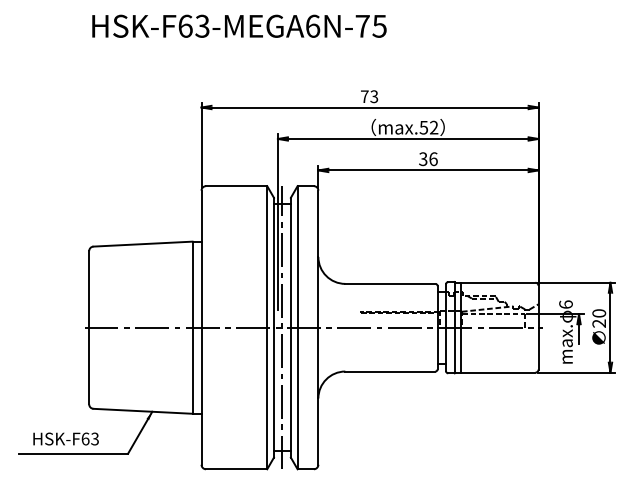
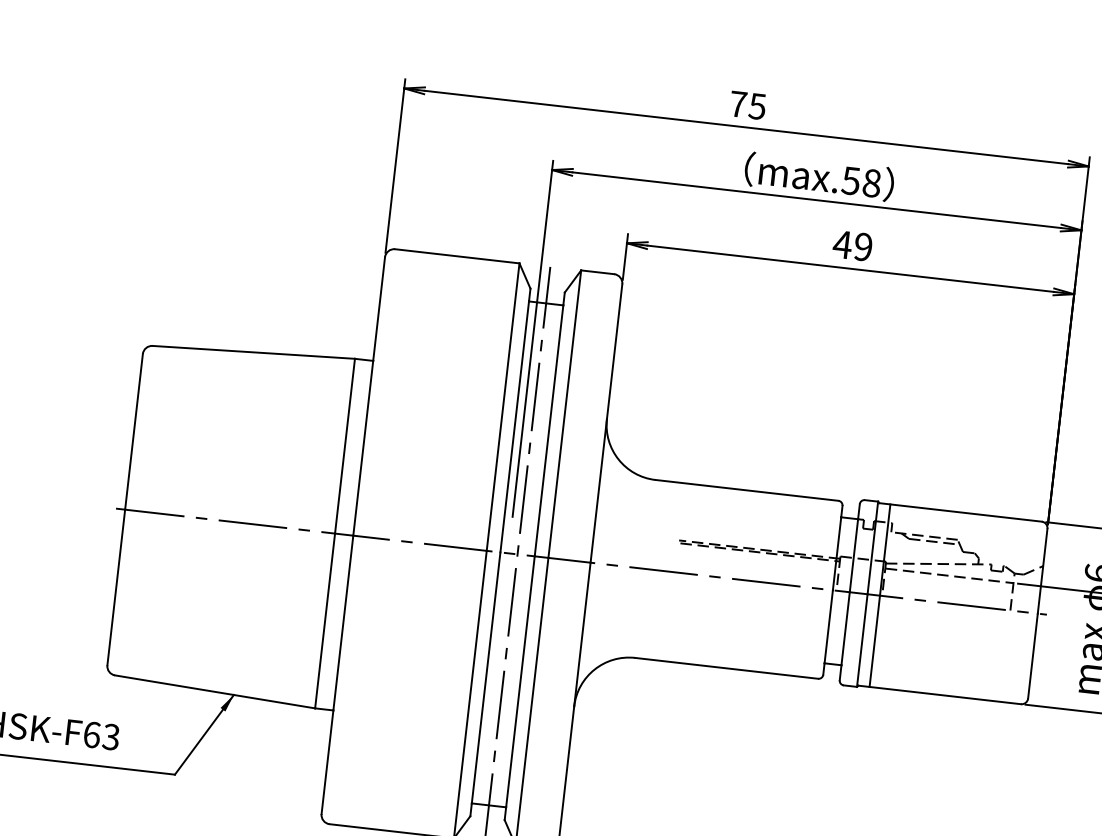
text: (374, 96) -> (758, 106), 73 -> 75
text: (434, 127) -> (872, 182), max.52 -> max.58
text: (427, 159) -> (851, 246), 36 -> 49

